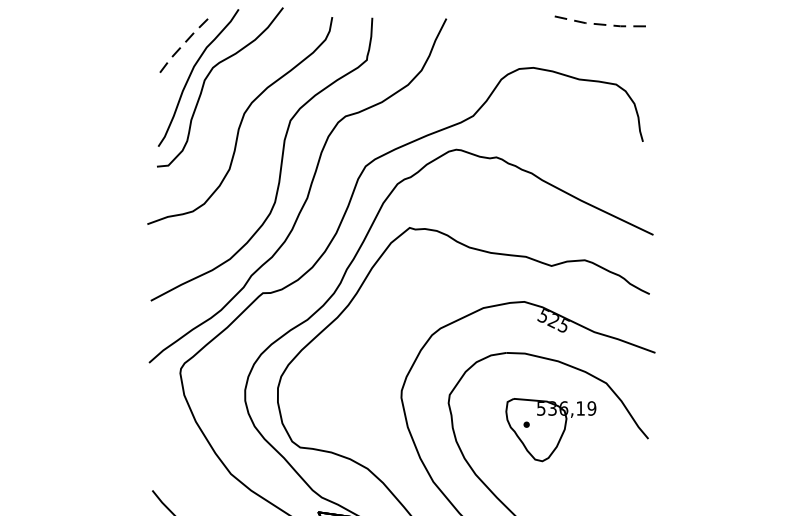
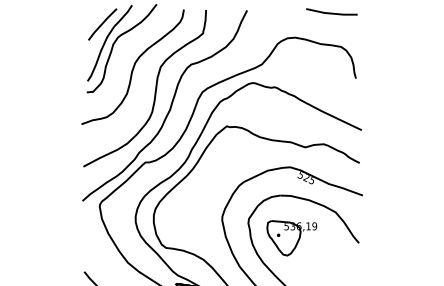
line: (600, 24) -> (332, 13), dashed -> solid
line: (185, 42) -> (102, 23), dashed -> solid
part: (549, 430) -> (291, 238), moved

